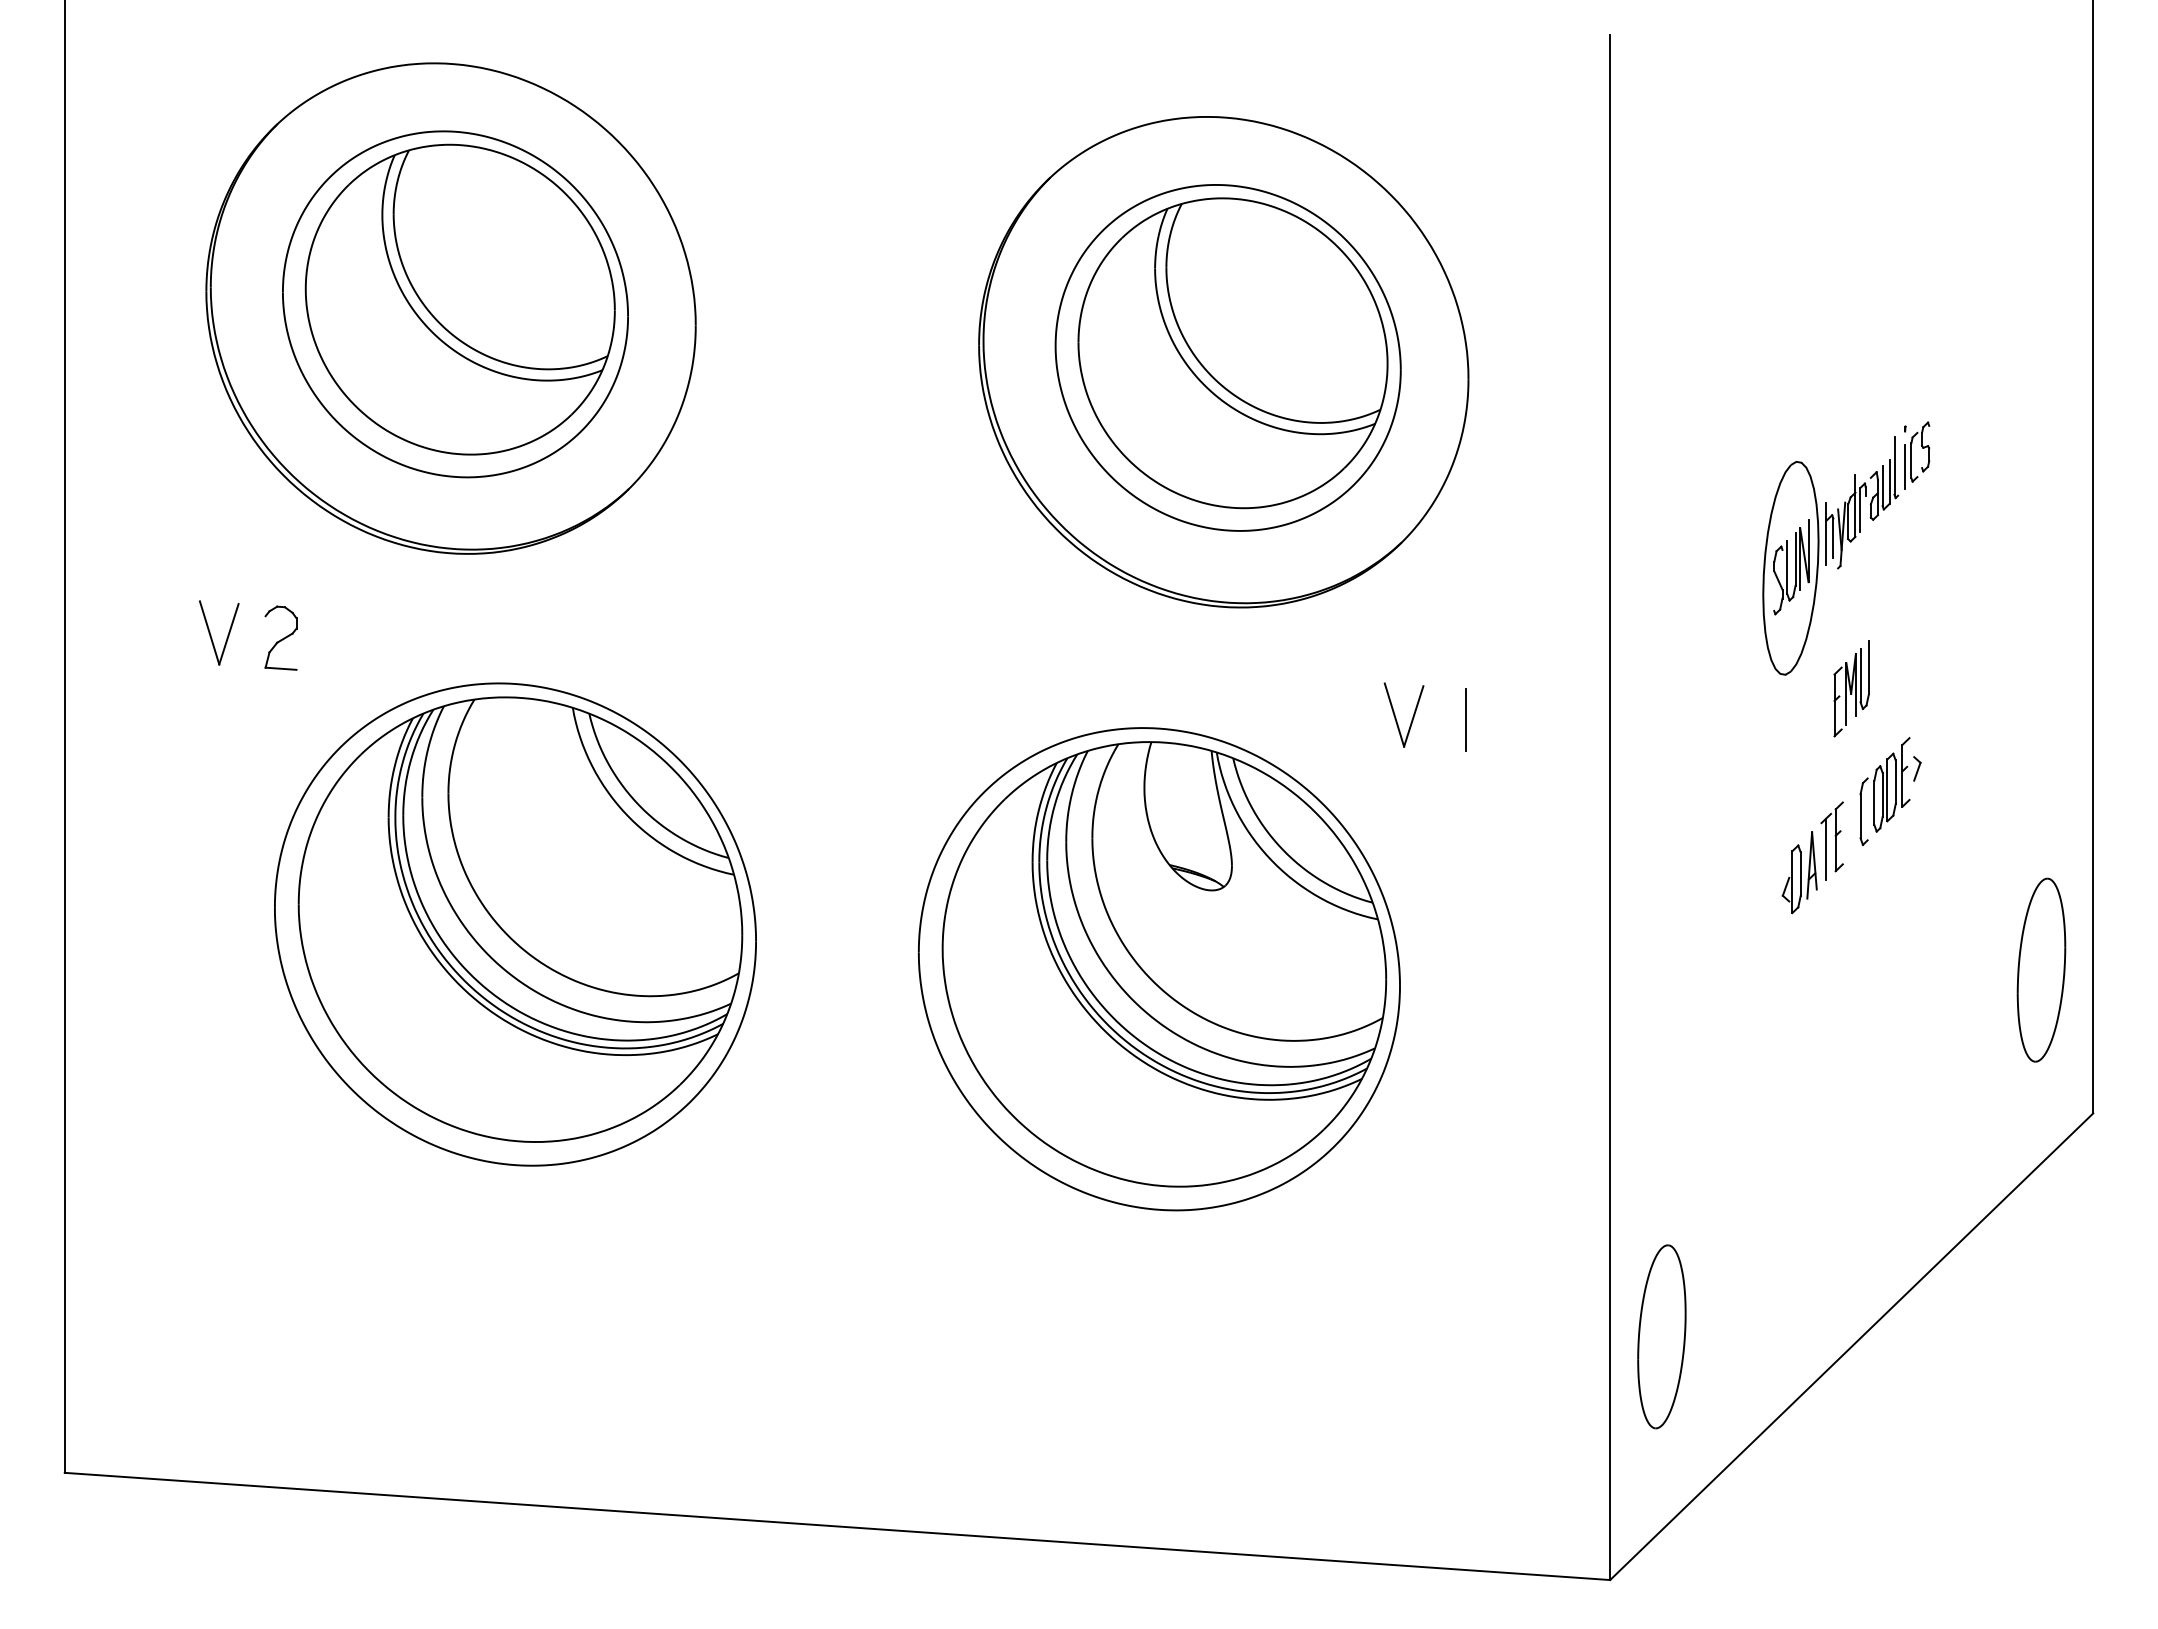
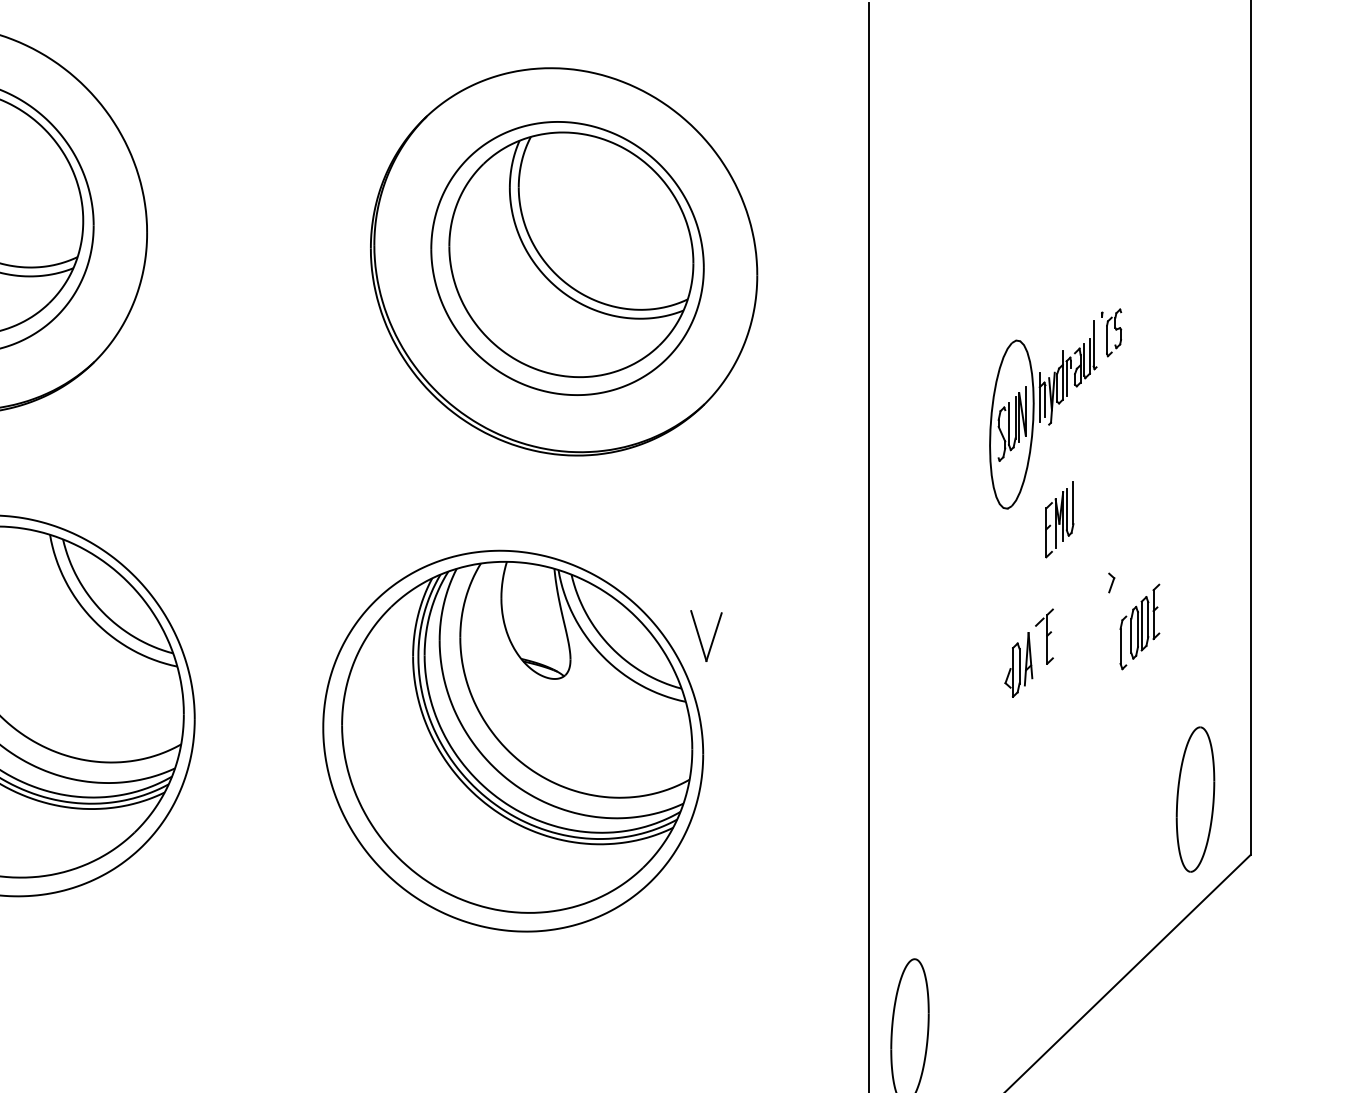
line: (1905, 466) -> (1102, 344), removed
part: (1396, 717) -> (700, 637), moved
line: (1465, 719) -> (754, 544), removed
part: (1884, 791) -> (1139, 626), moved
line: (1826, 849) -> (1039, 646), removed
part: (2041, 969) -> (1195, 799), moved

